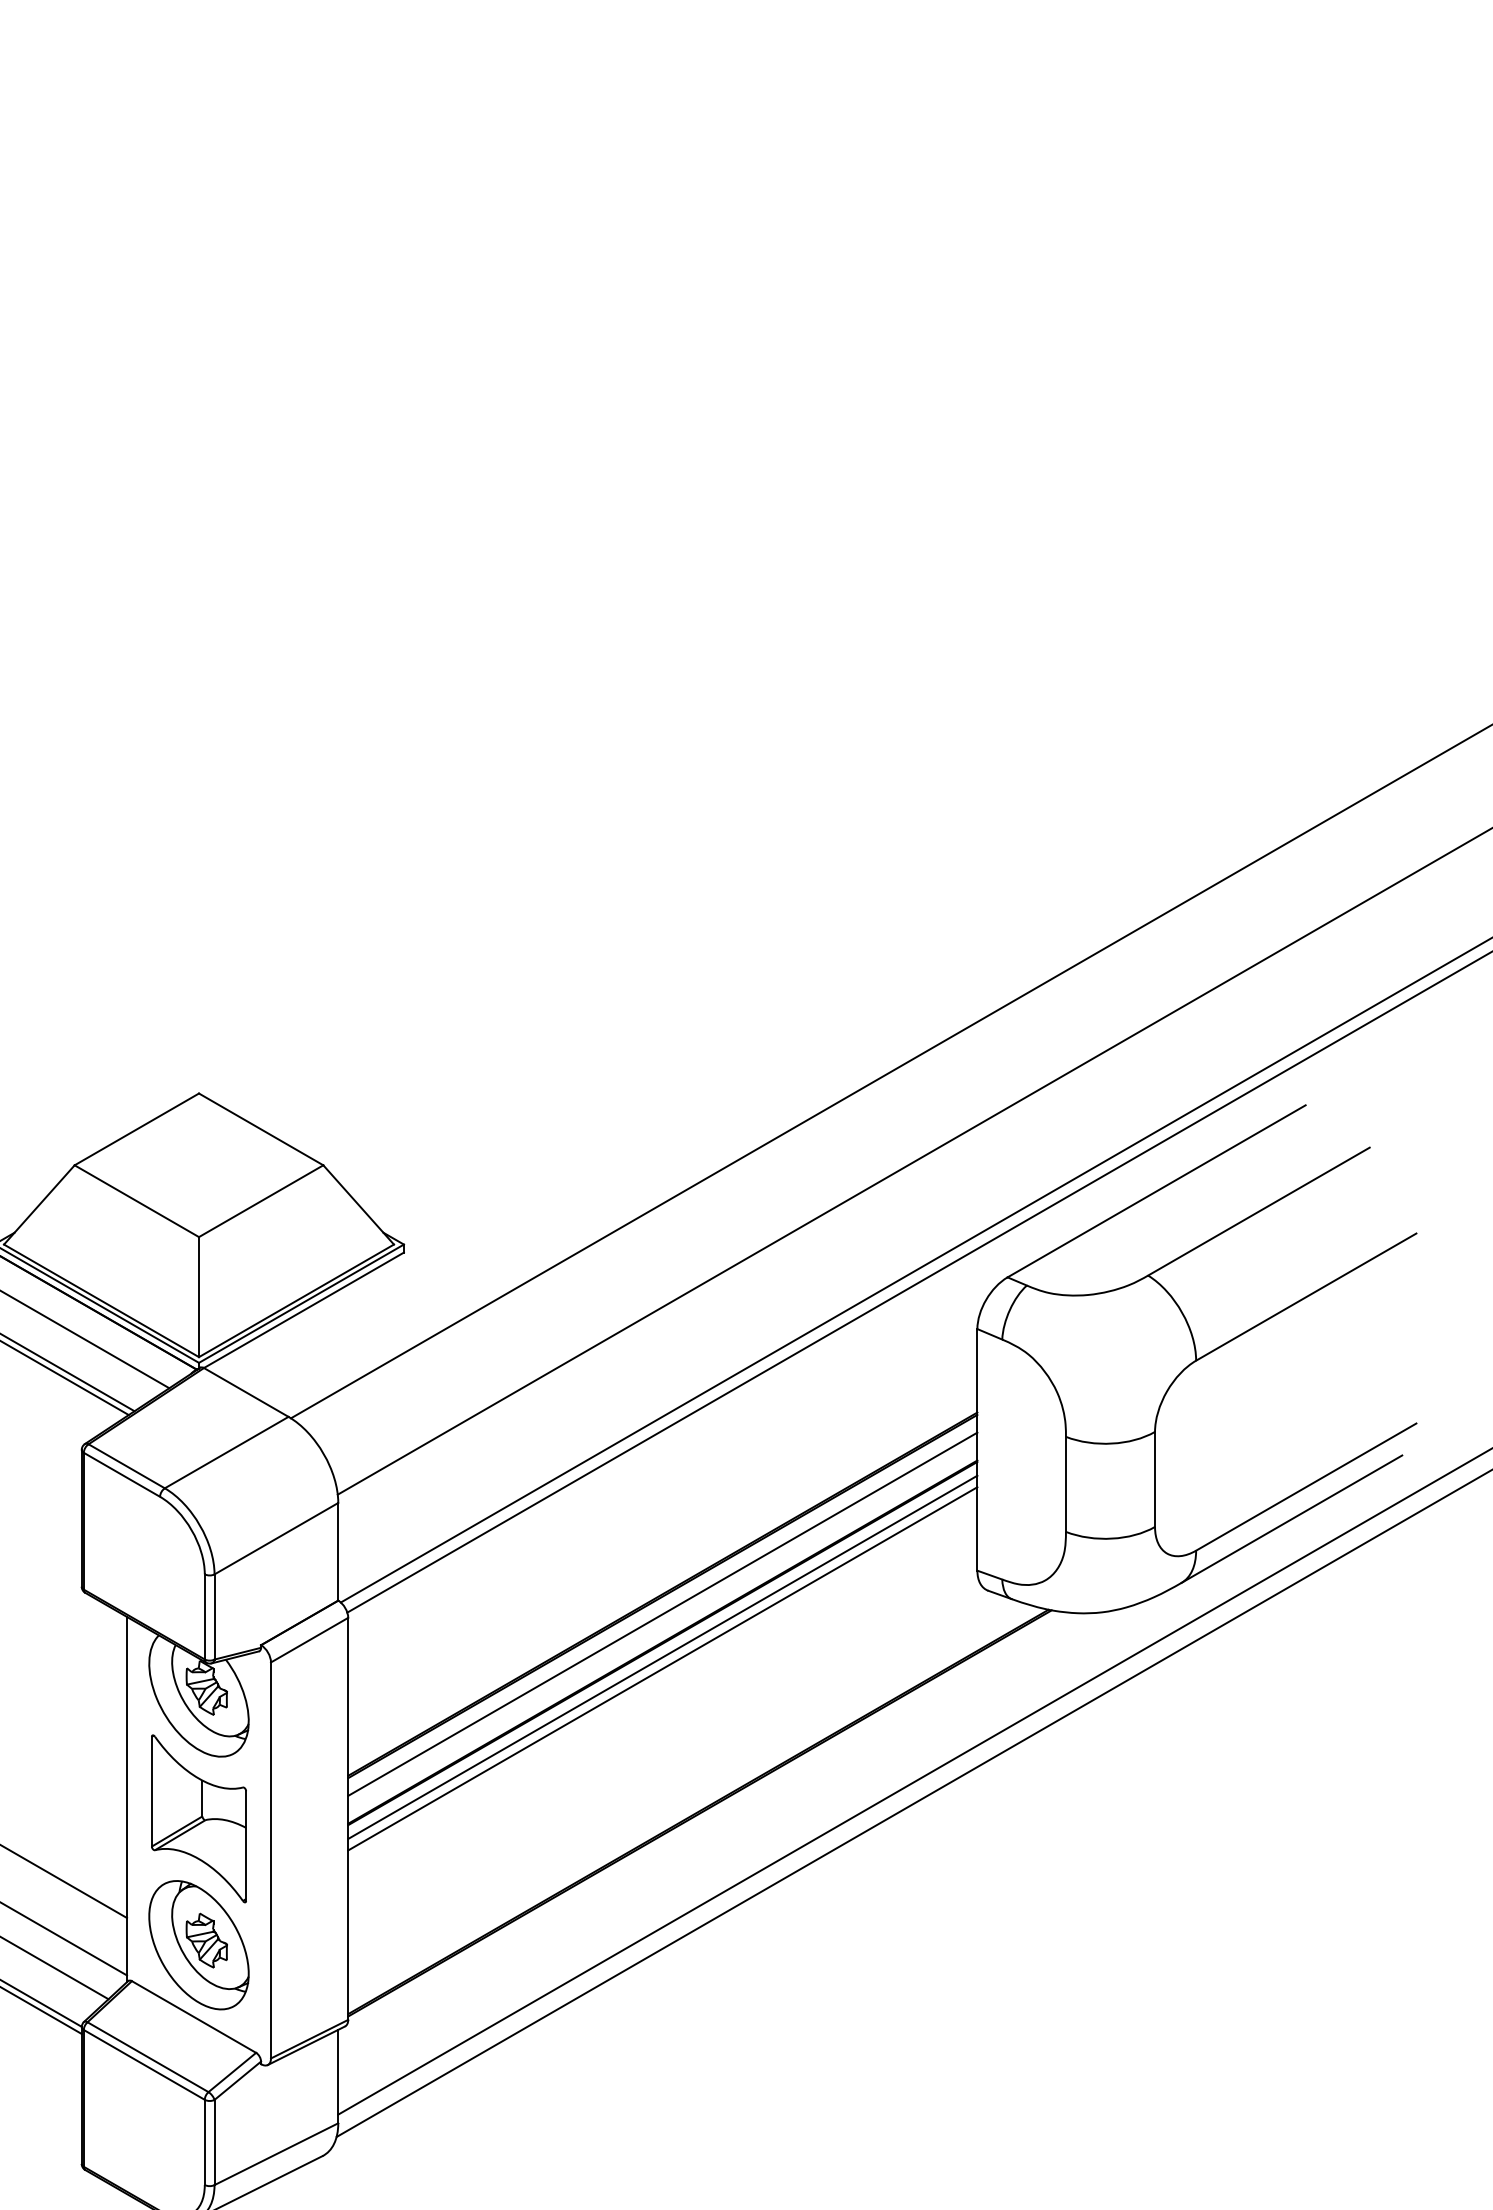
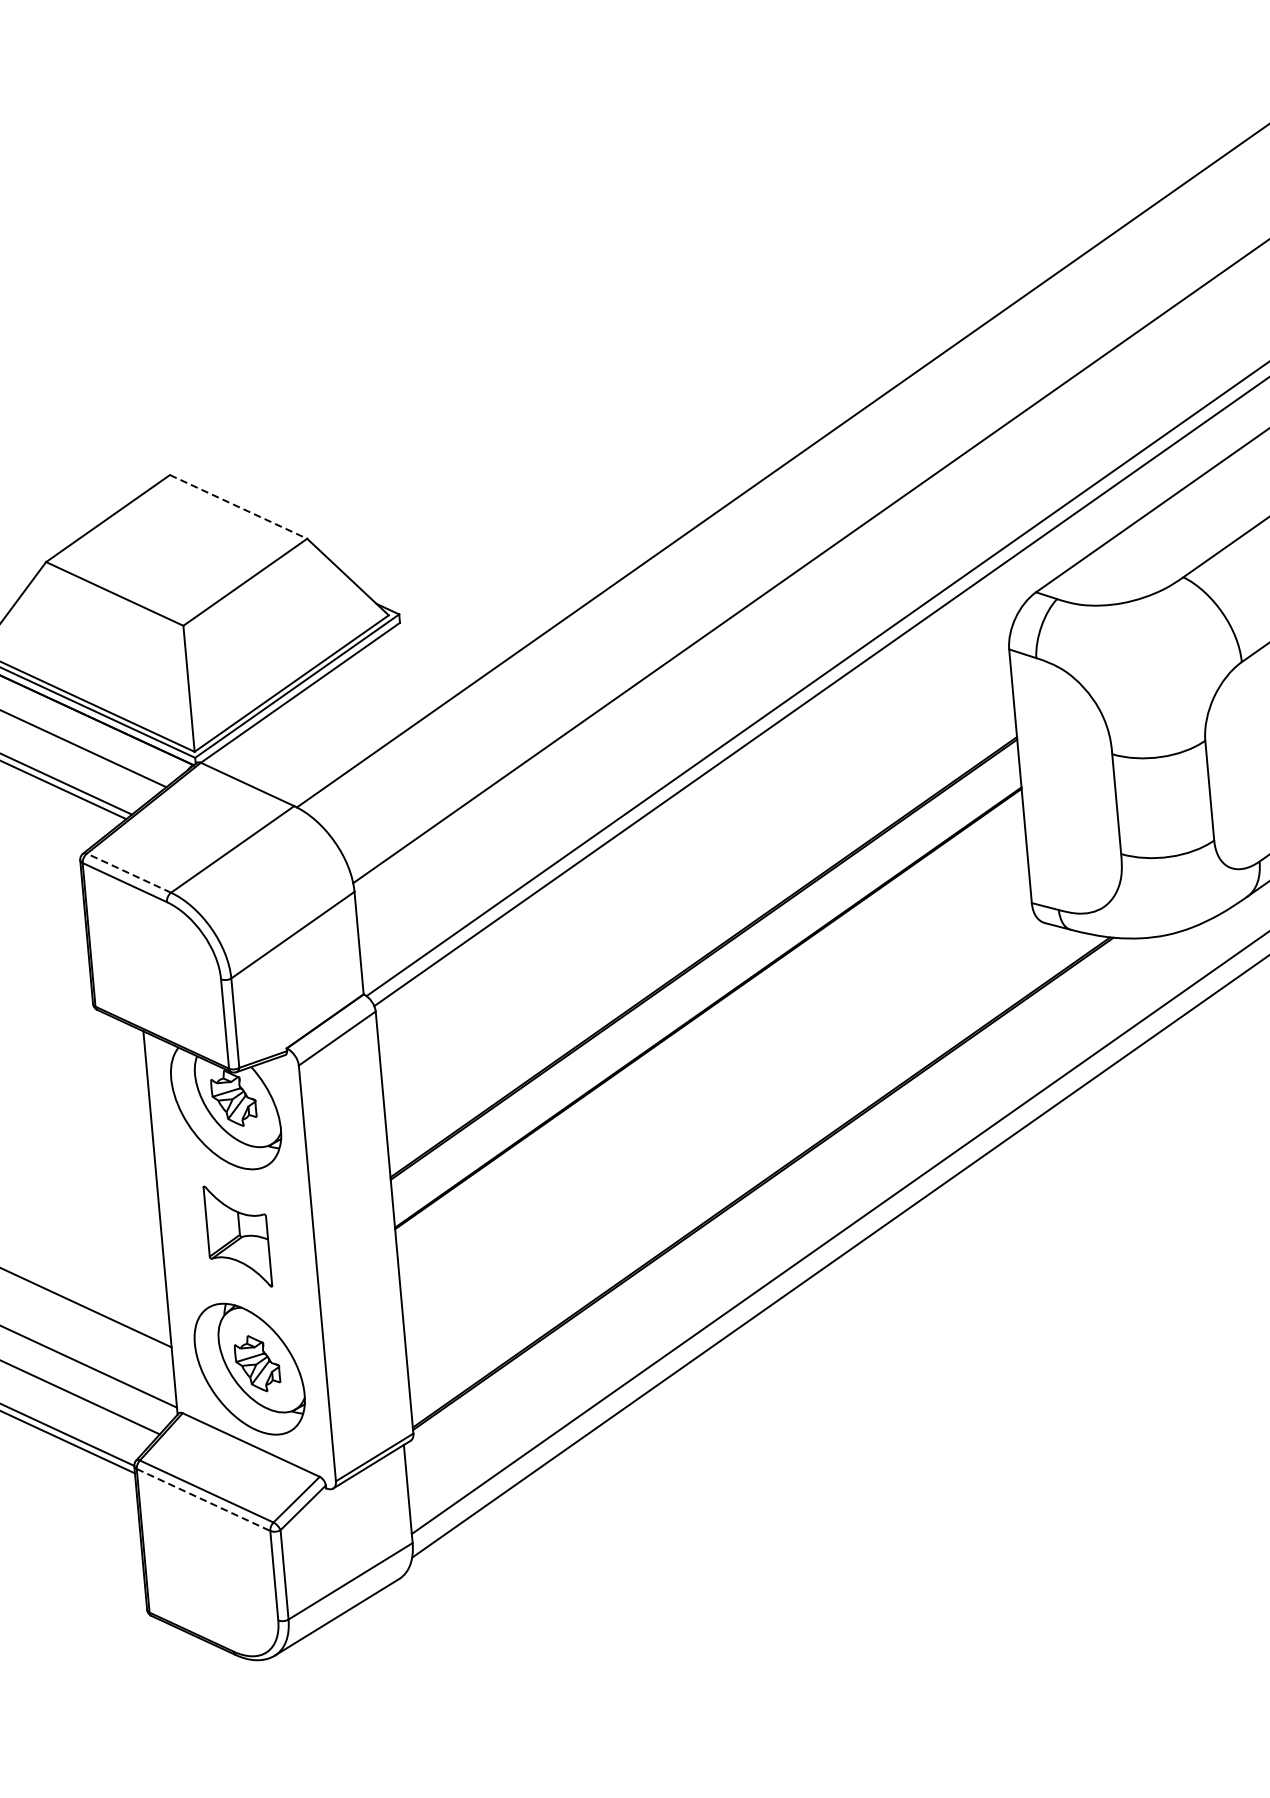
line: (261, 1129) -> (238, 506), solid -> dashed
line: (126, 1466) -> (128, 873), solid -> dashed
line: (662, 1613) -> (705, 977), removed
line: (662, 1656) -> (709, 1022), removed
line: (662, 1668) -> (710, 1035), removed
part: (198, 1818) -> (237, 1236), size x0.6
line: (144, 2064) -> (203, 1499), solid -> dashed

